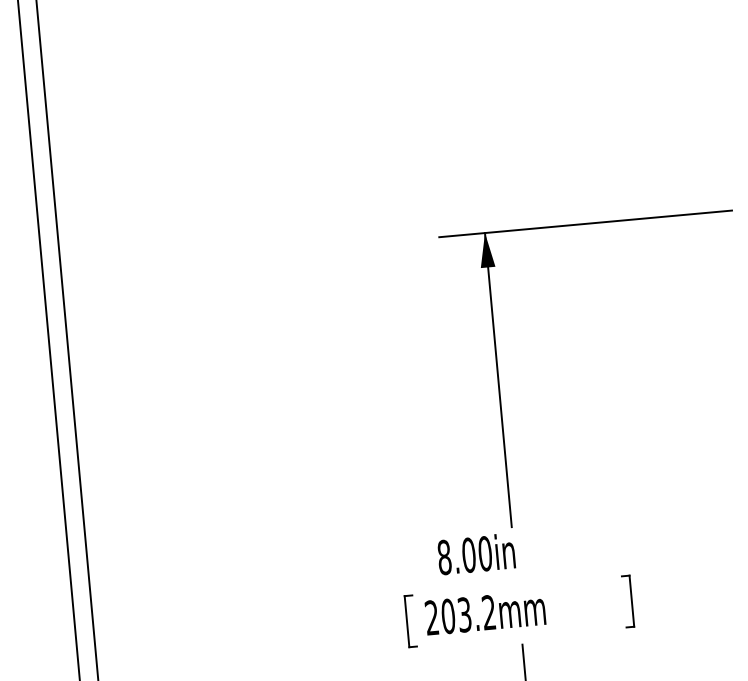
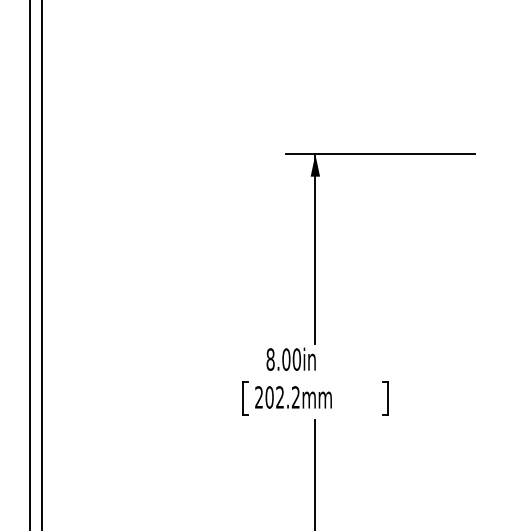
text: (465, 614) -> (280, 397), 203.2mm -> 202.2mm

